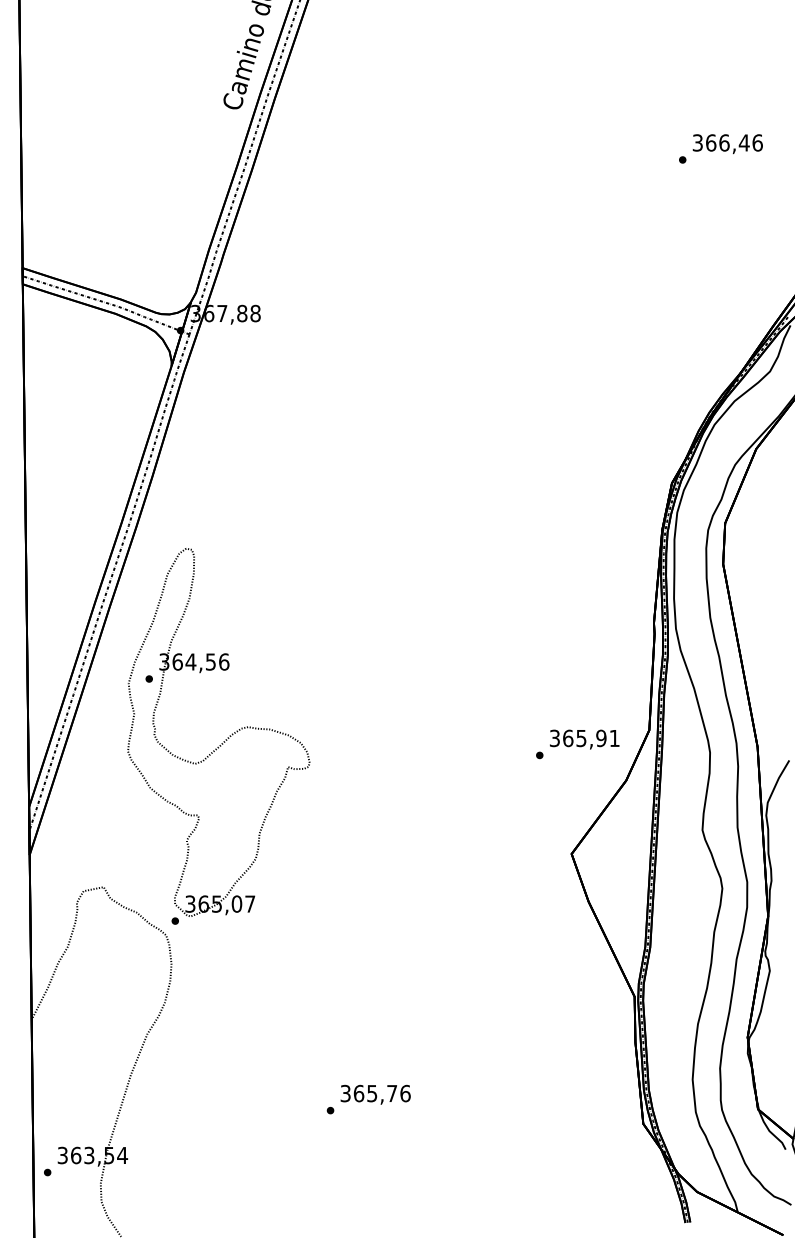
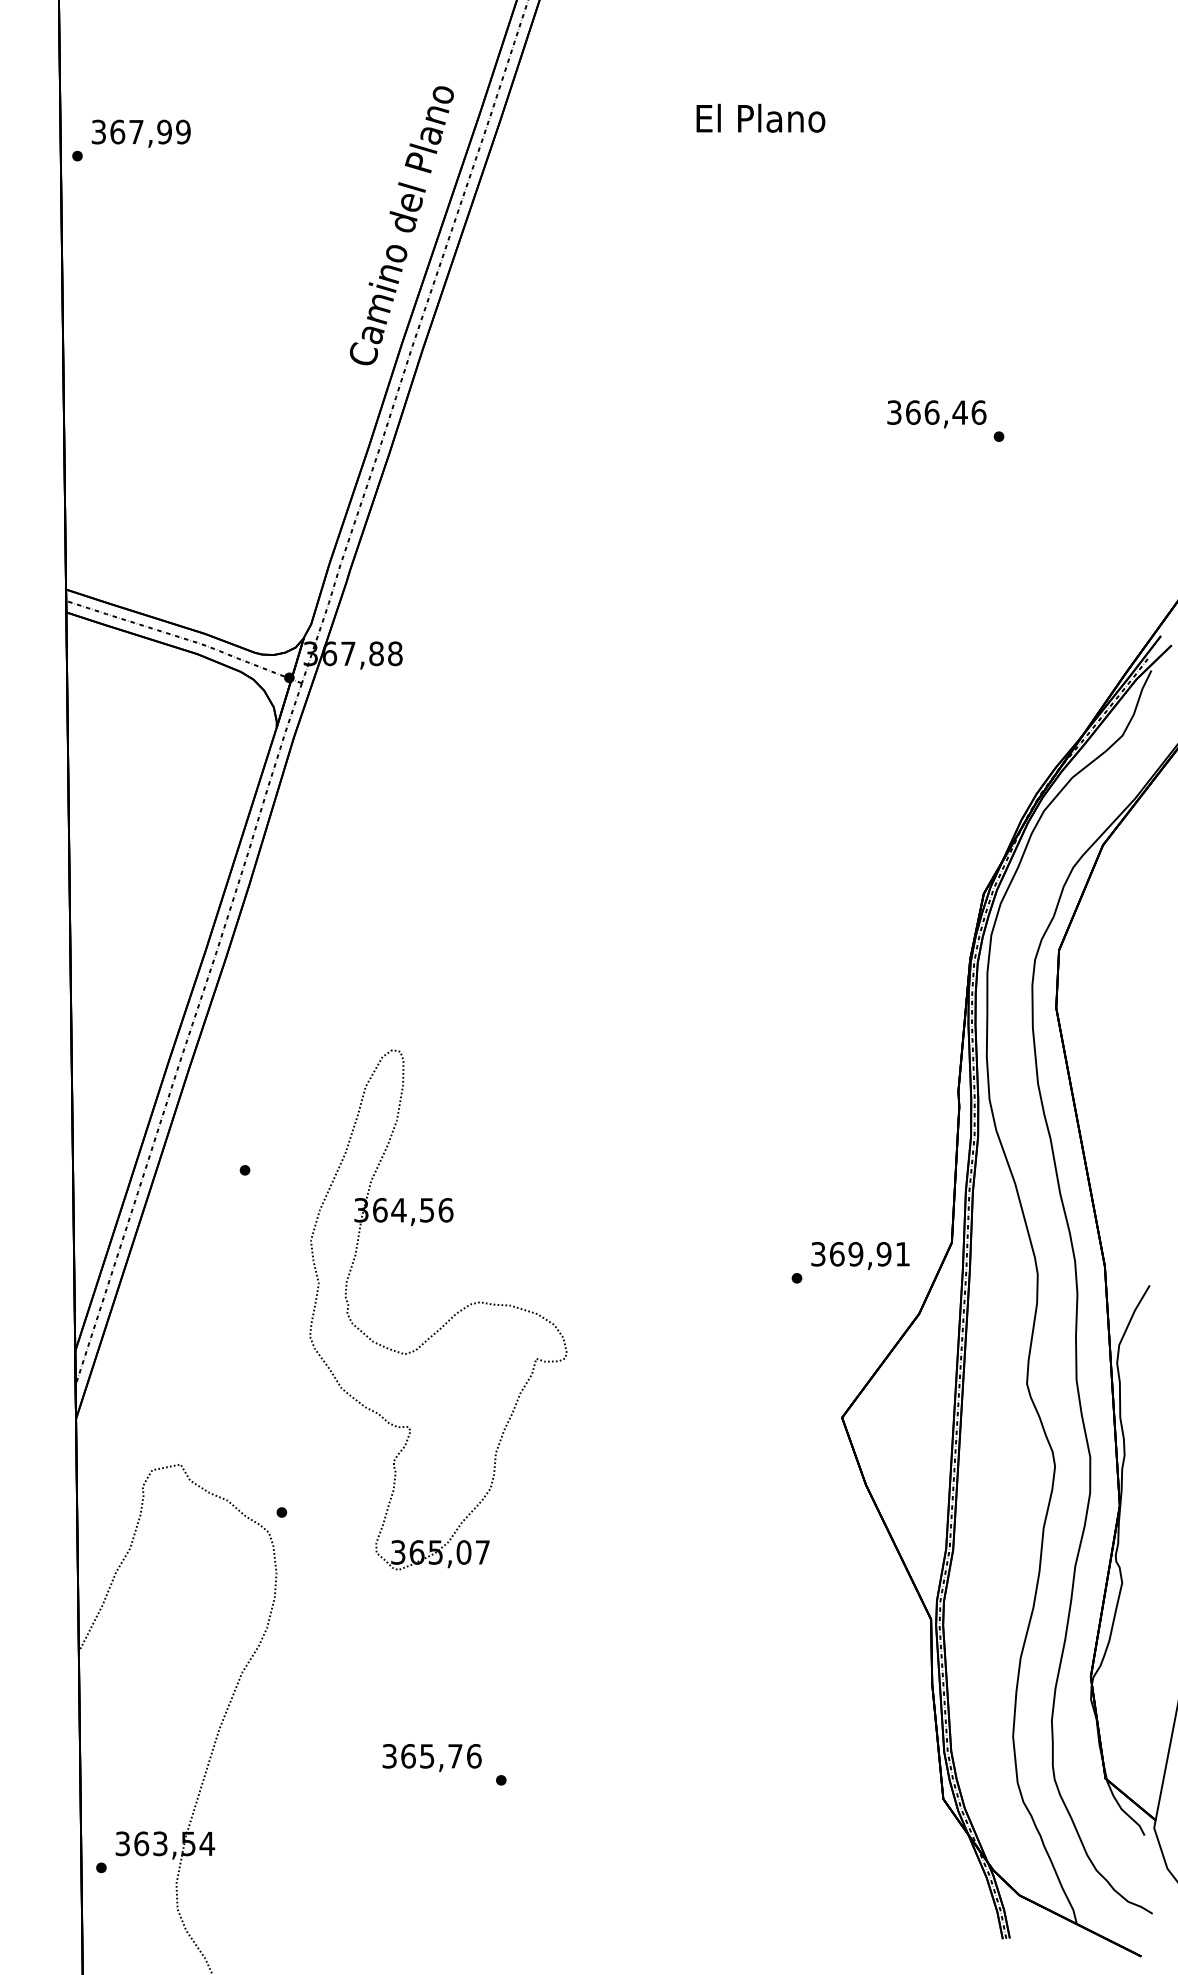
text: (727, 144) -> (936, 414), moved
text: (581, 738) -> (855, 1254), 365,91 -> 369,91
part: (225, 739) -> (448, 1319), moved
text: (375, 1094) -> (431, 1757), moved

